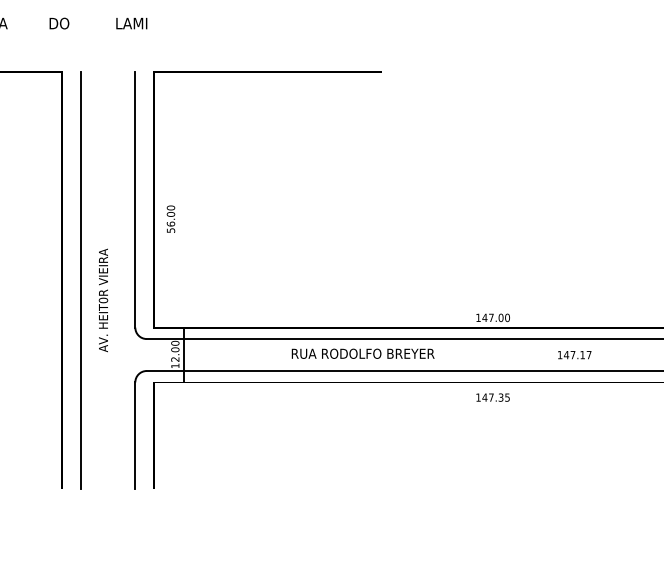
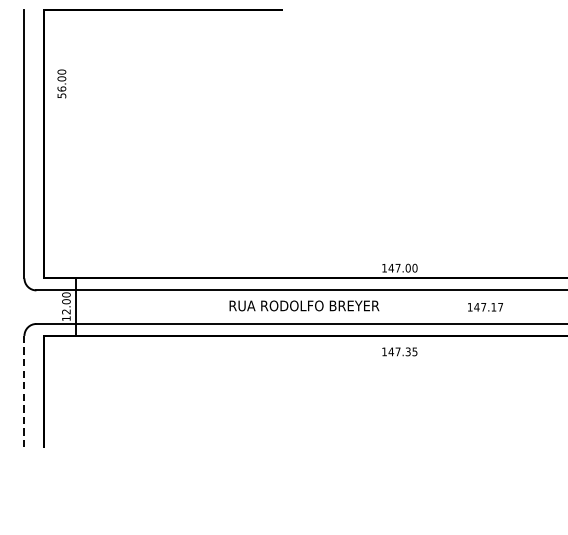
text: (170, 218) -> (61, 83), moved
text: (362, 353) -> (303, 305), moved
line: (135, 436) -> (24, 392), solid -> dashed

